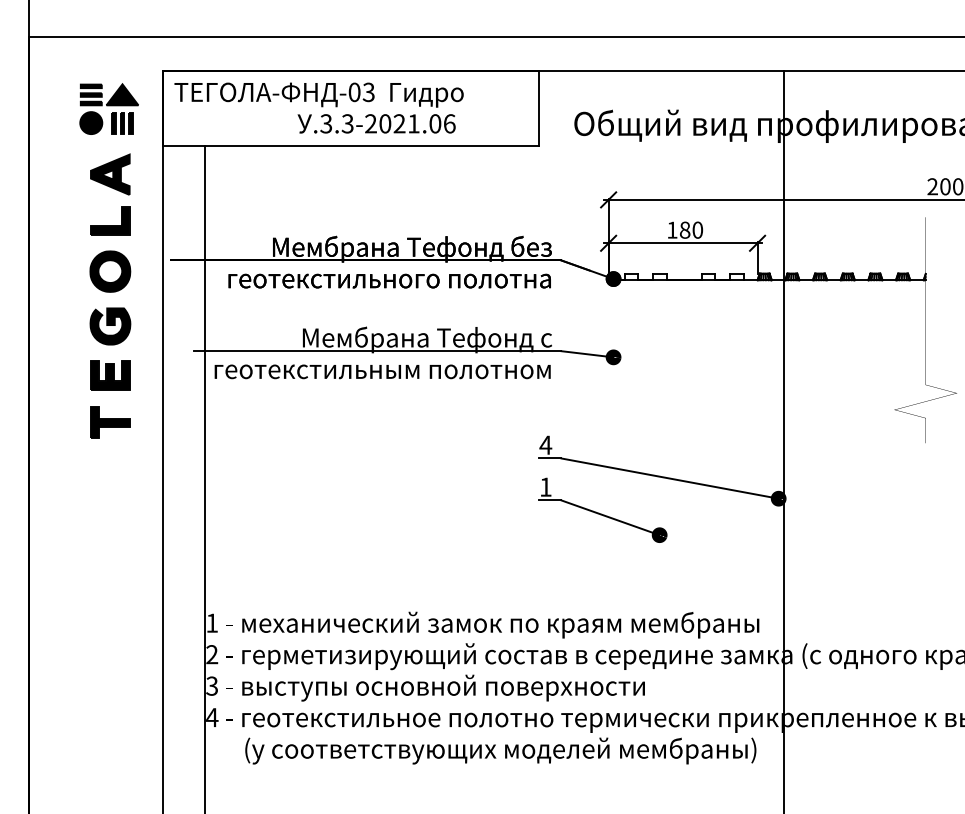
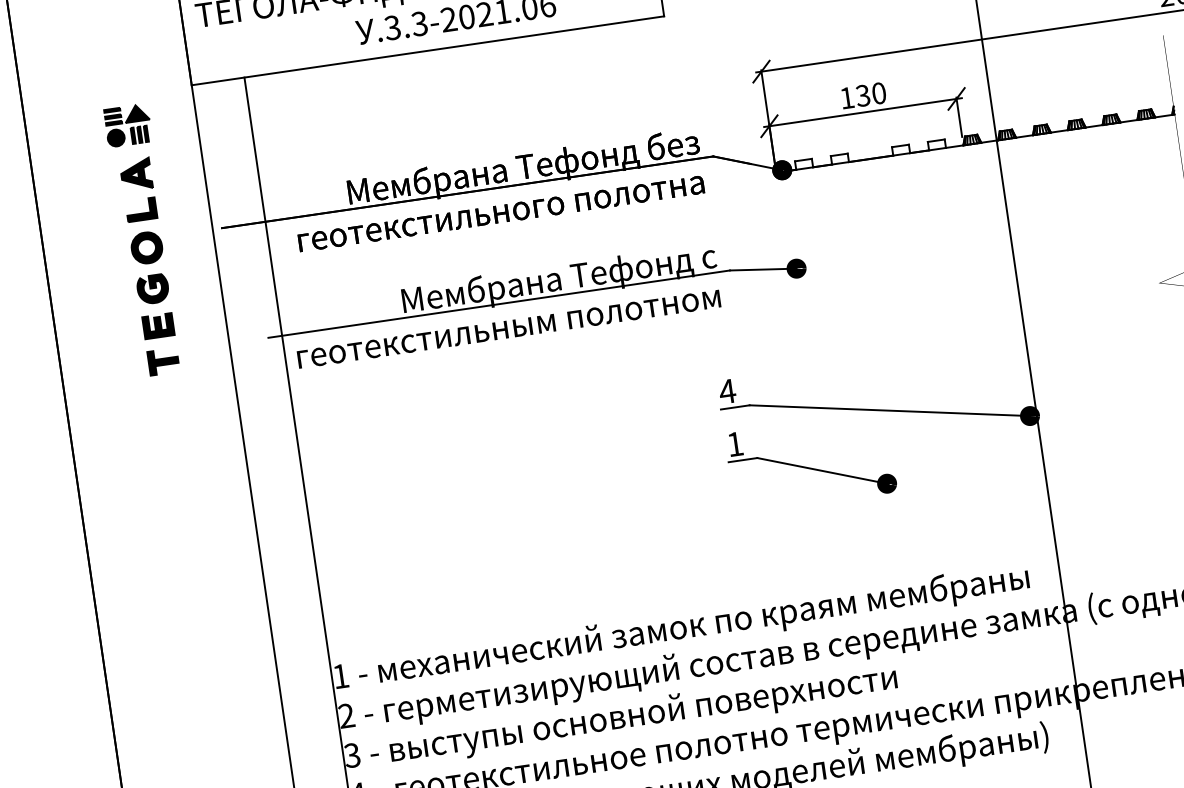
text: (684, 229) -> (862, 94), 180 -> 130
part: (108, 260) -> (144, 239), size x0.6

